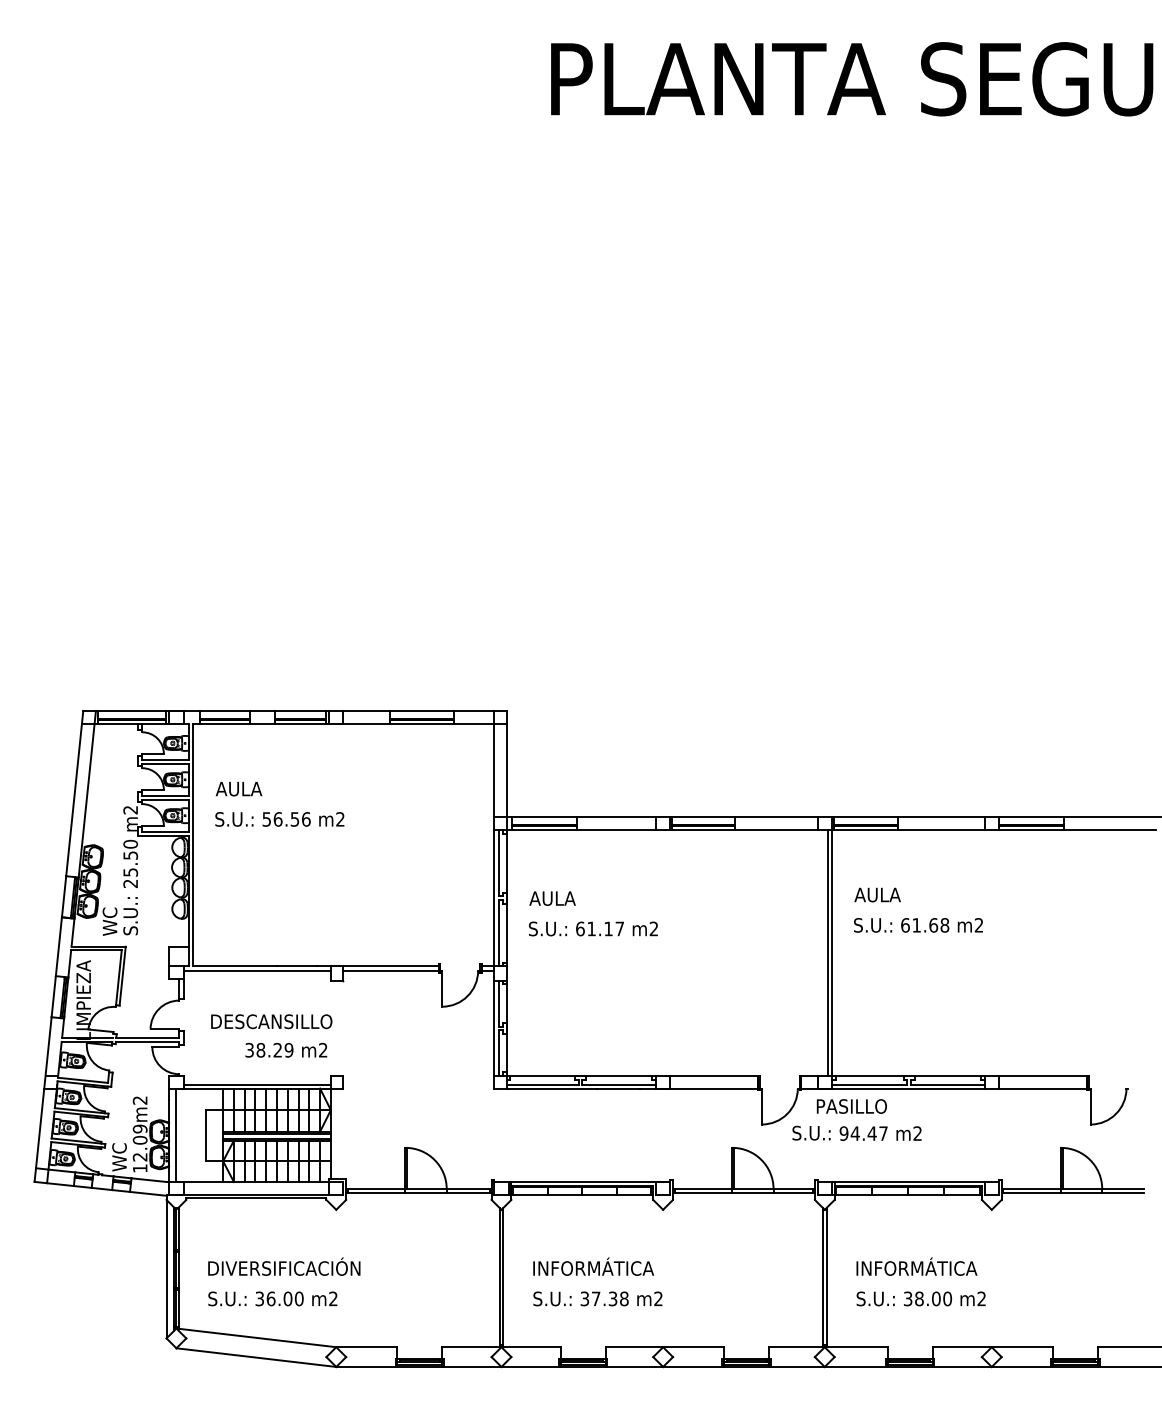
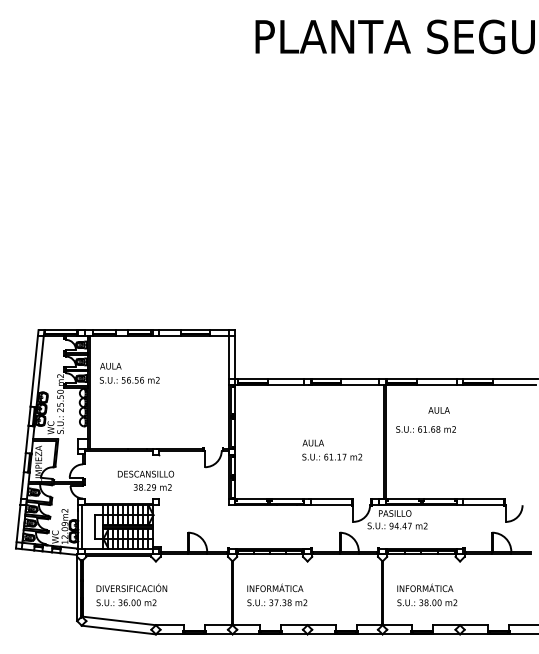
text: (876, 895) -> (438, 410), moved
text: (593, 912) -> (332, 449), moved
text: (272, 1035) -> (146, 480), moved

